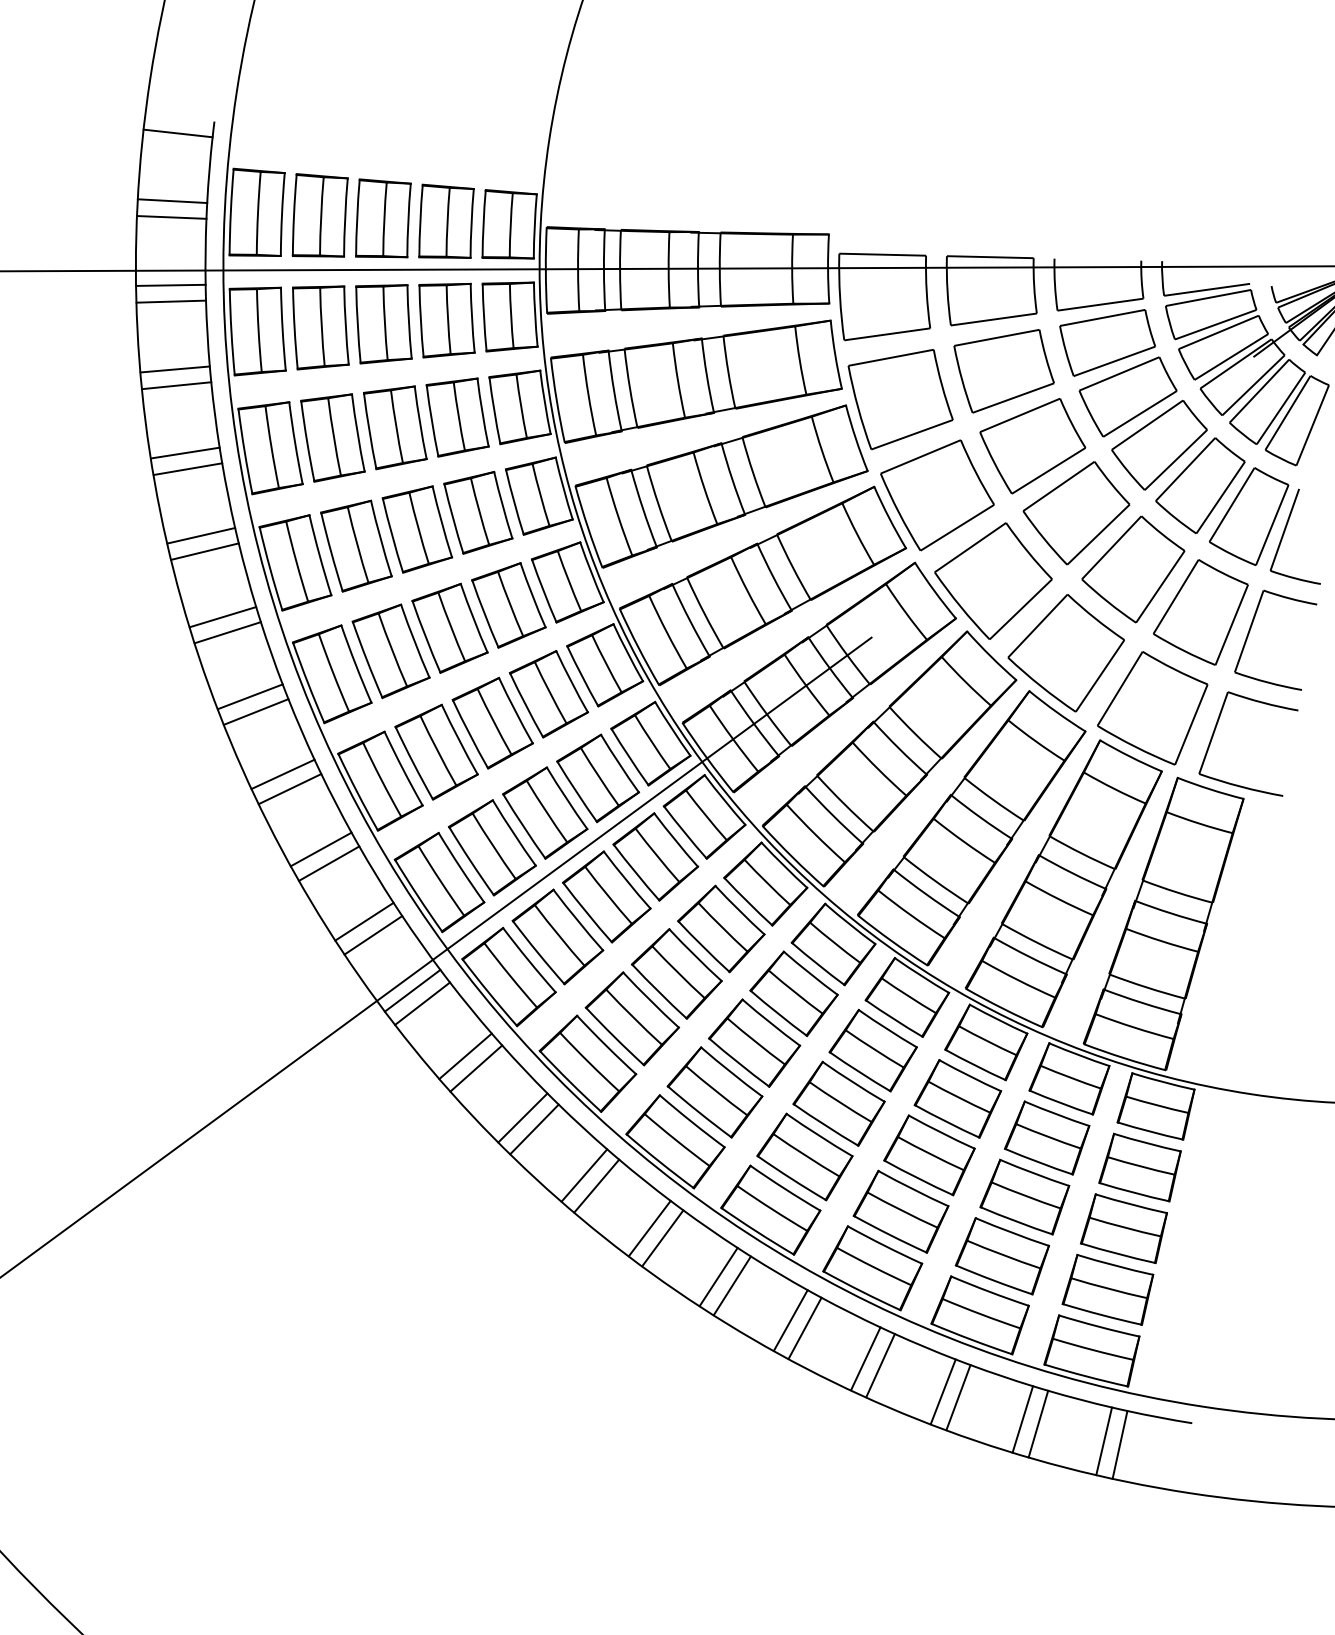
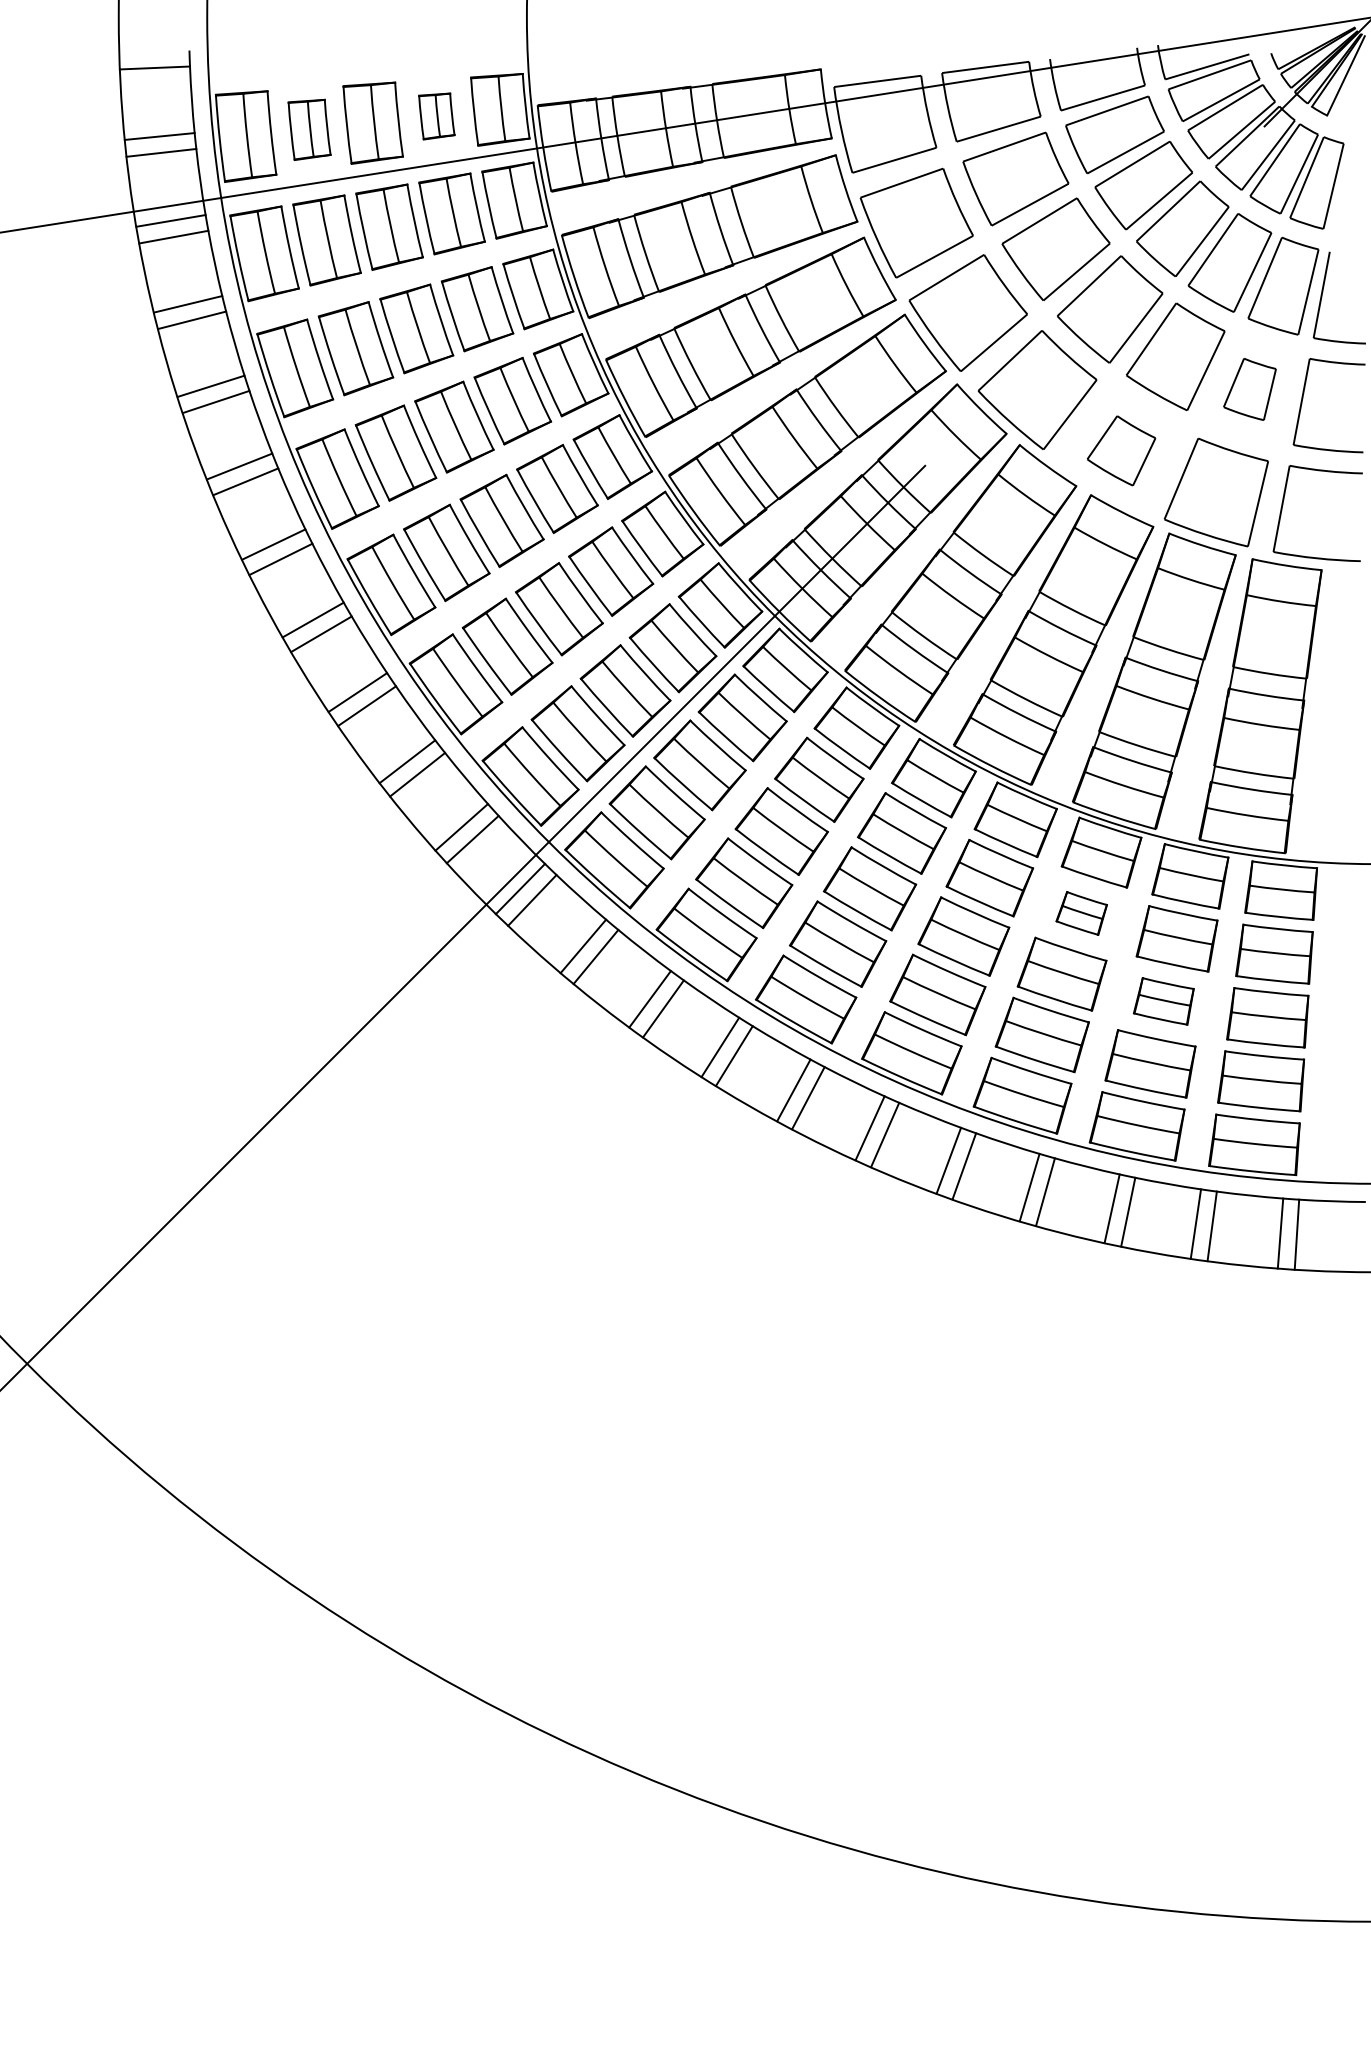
part: (320, 216) -> (309, 129), size x0.7
part: (446, 223) -> (436, 116), size x0.6
part: (1200, 611) -> (1249, 389), size x0.6
part: (1065, 652) -> (1121, 450), size x0.6
part: (957, 1098) -> (1081, 913), size x0.6
part: (1024, 1196) -> (1163, 1001), size x0.7

